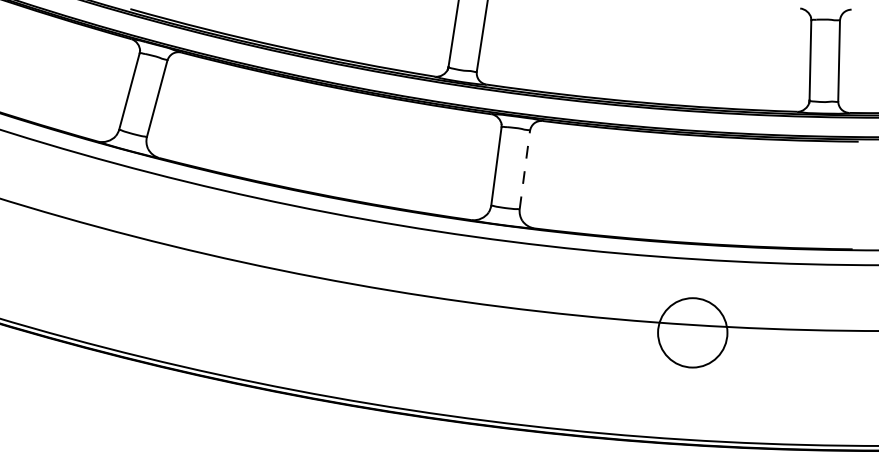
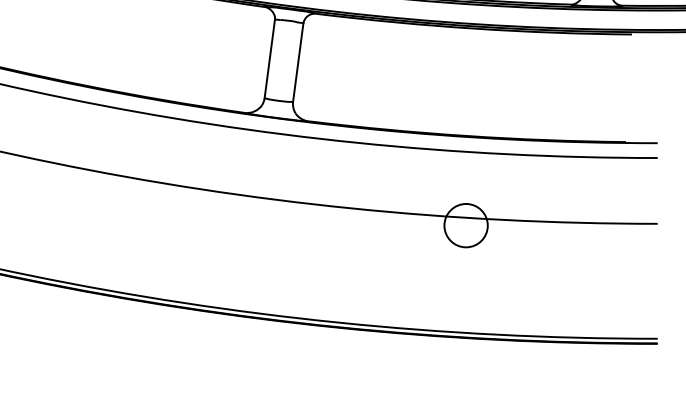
line: (524, 169) -> (297, 62), dashed -> solid
circle: (692, 332) -> (465, 225), size x0.62

